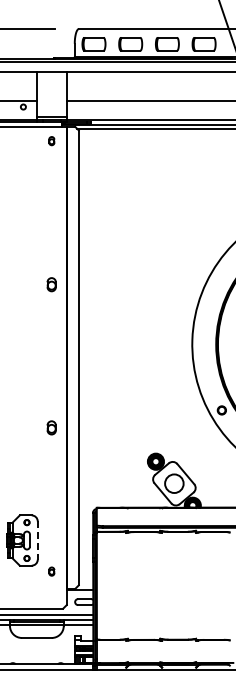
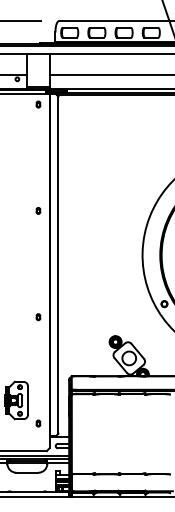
part: (51, 284) -> (38, 210), size x0.62
part: (51, 428) -> (38, 317), size x0.62
line: (37, 541) -> (27, 401), dashed -> solid

